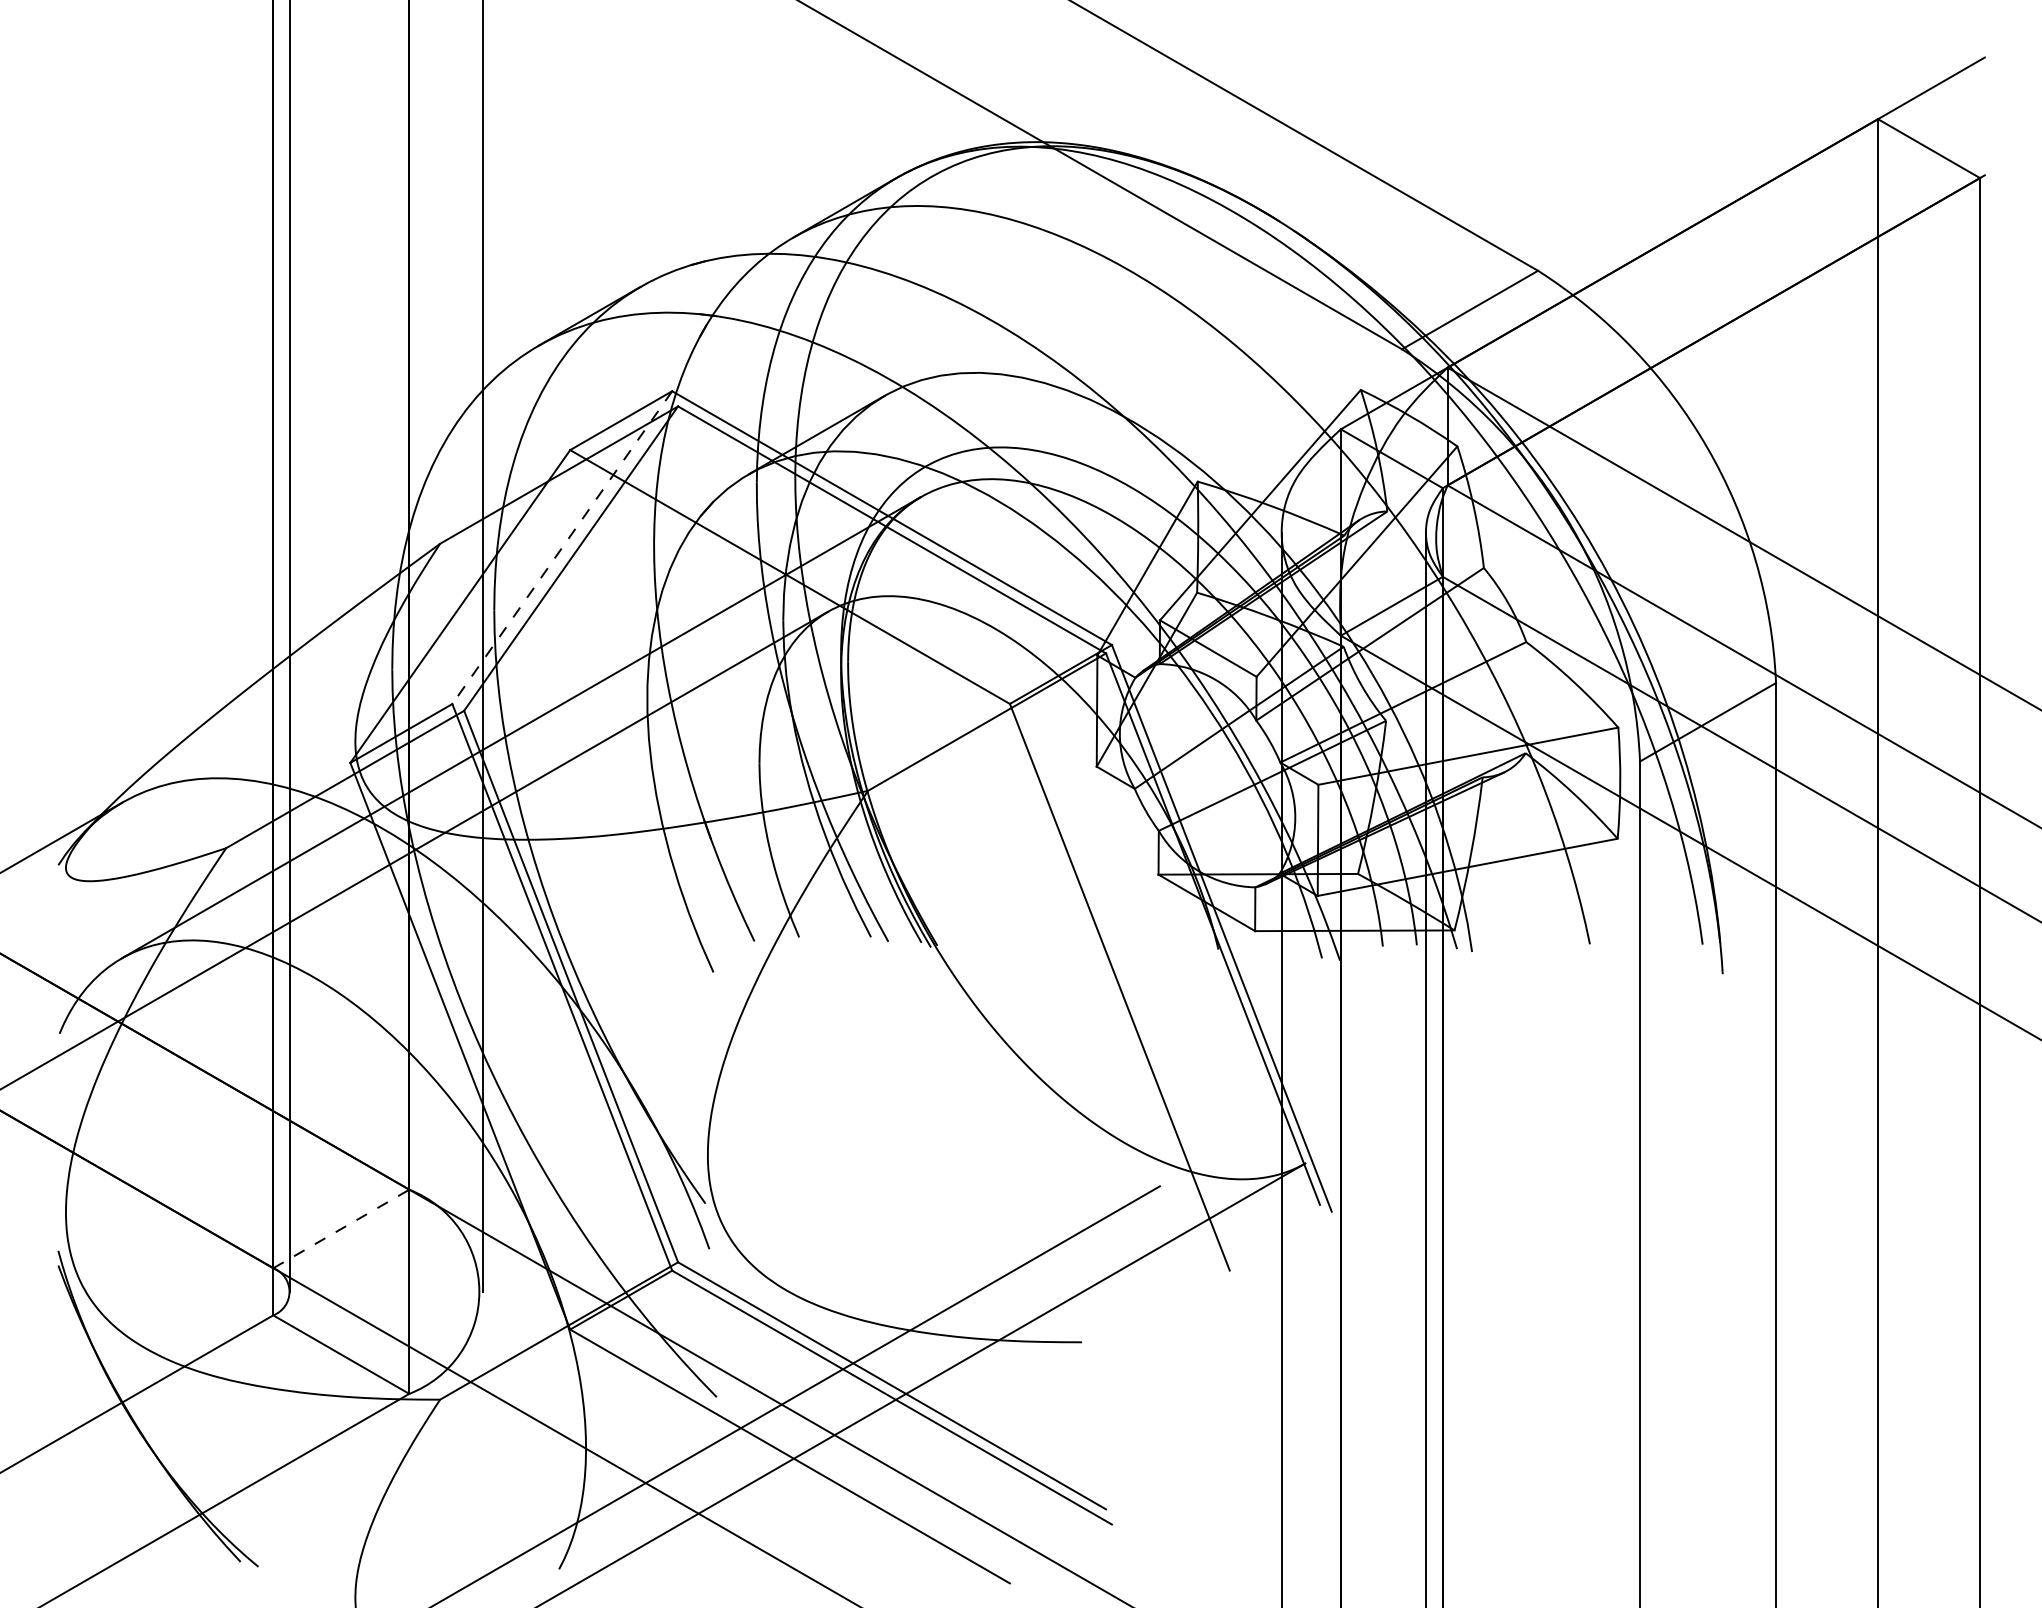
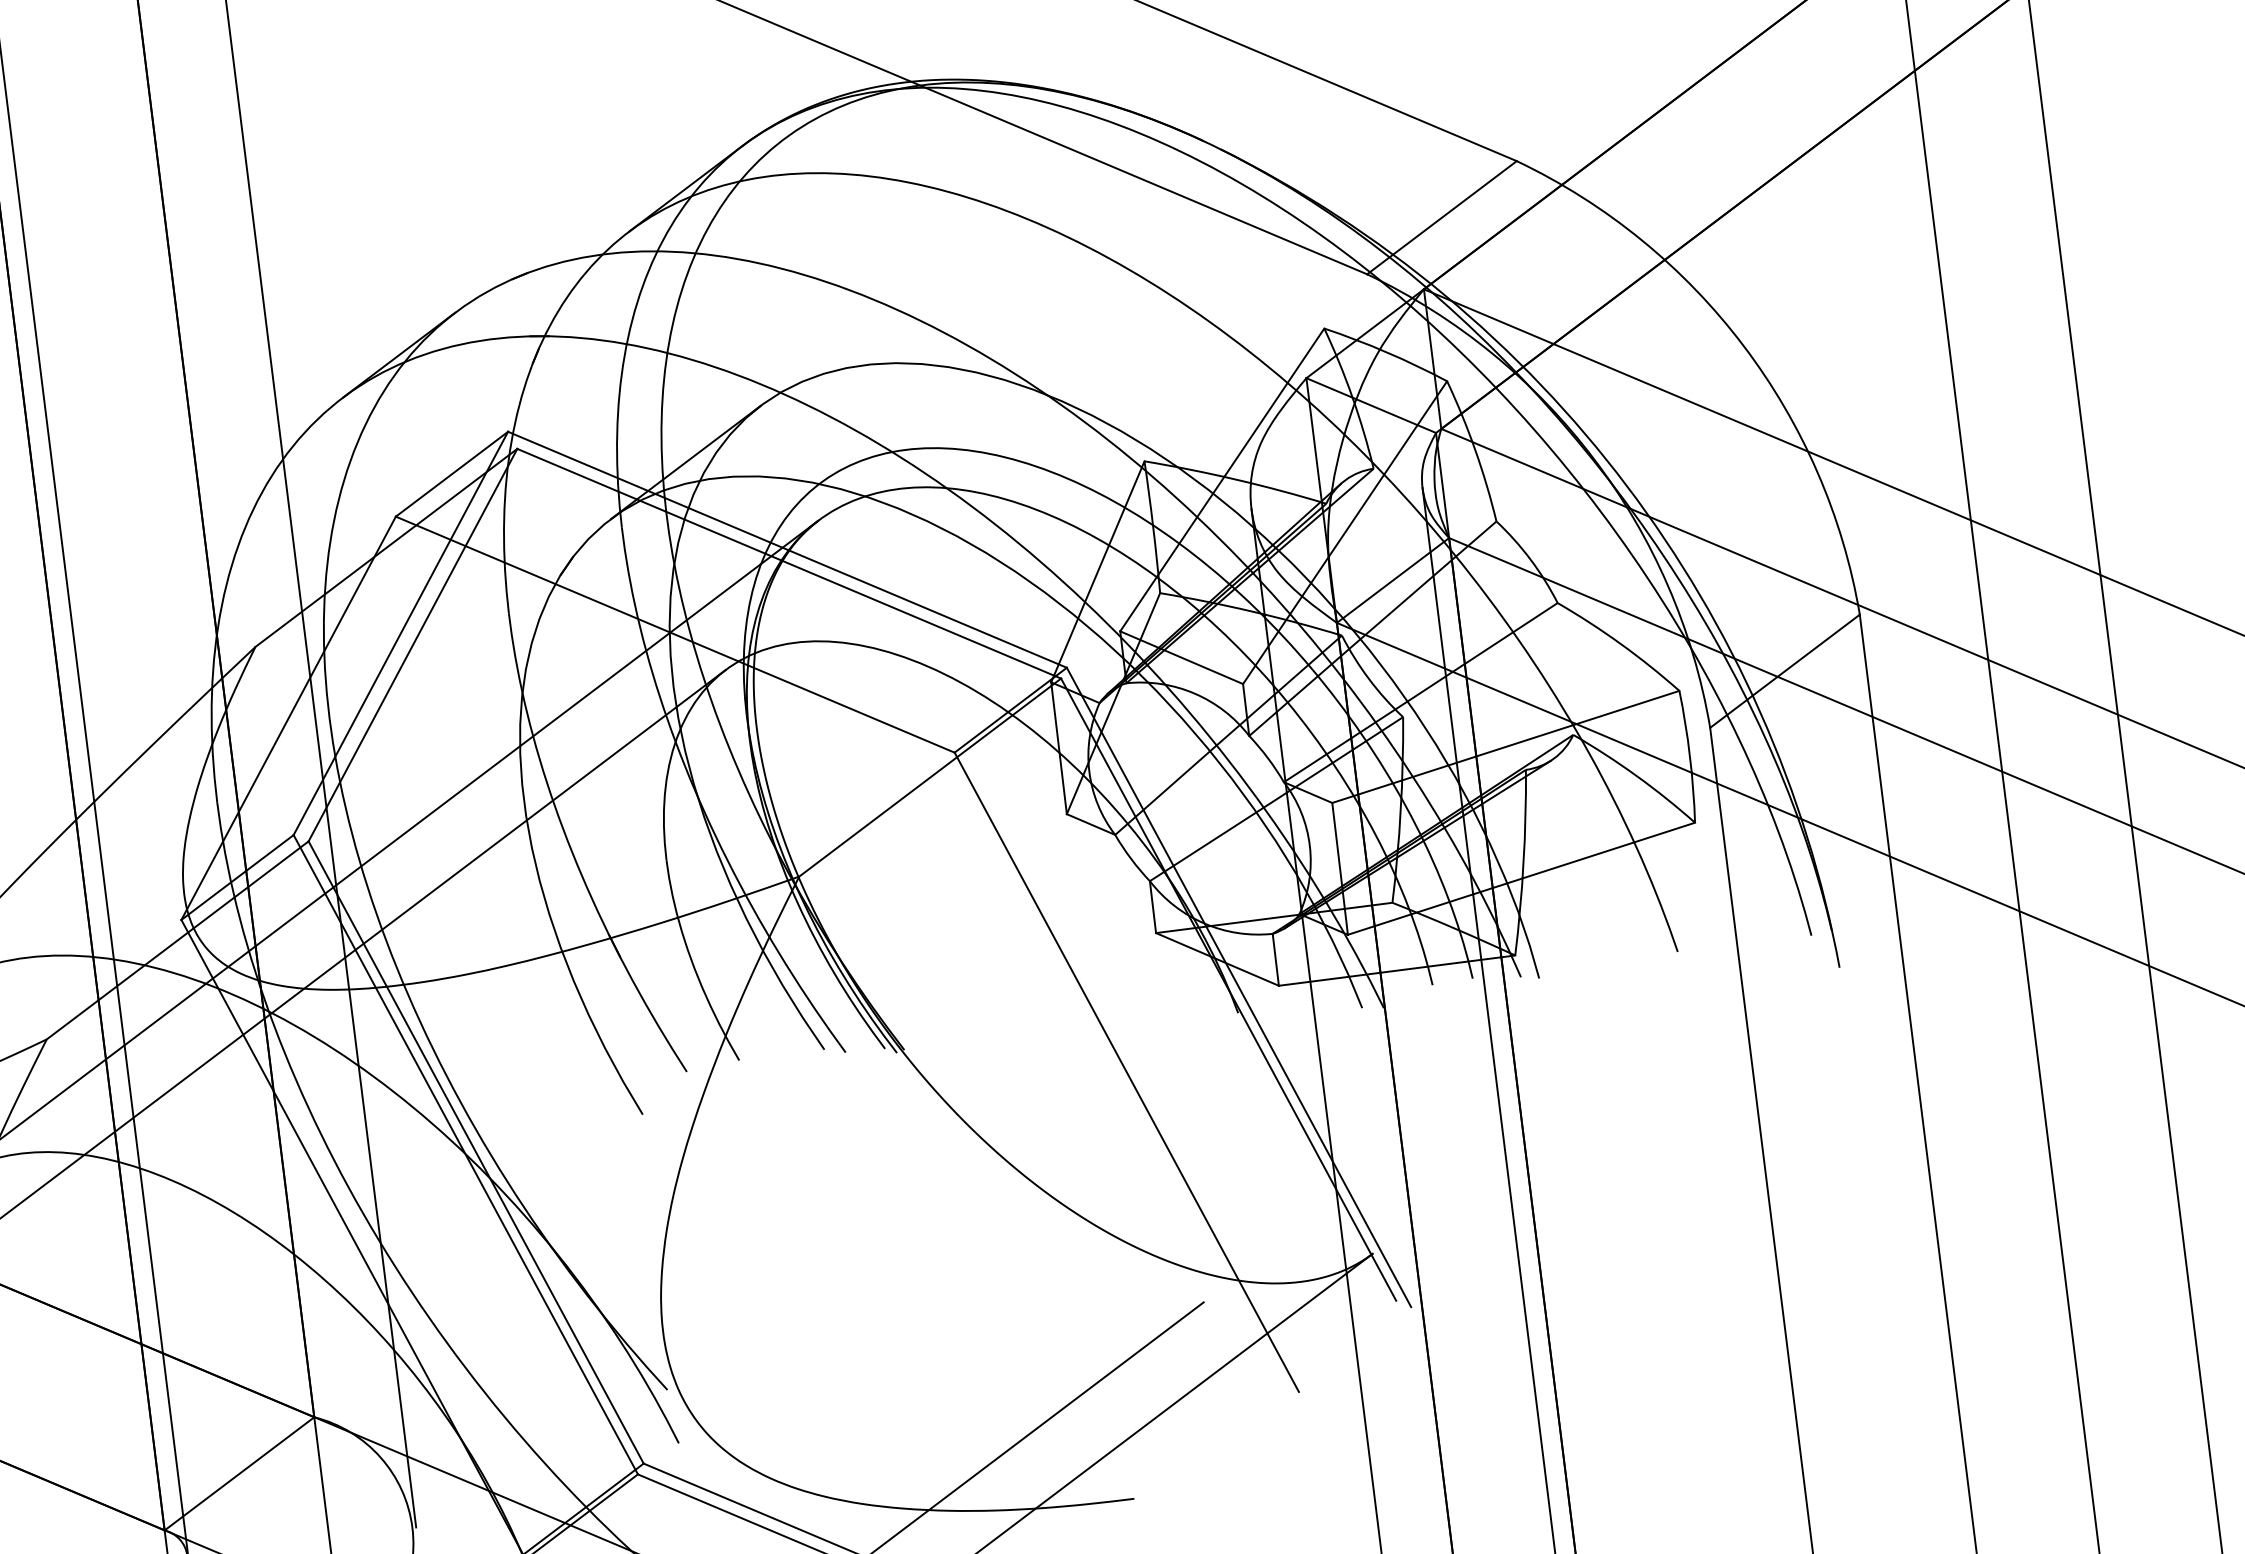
line: (562, 548) -> (401, 634), dashed -> solid
line: (341, 1229) -> (239, 1474), dashed -> solid

